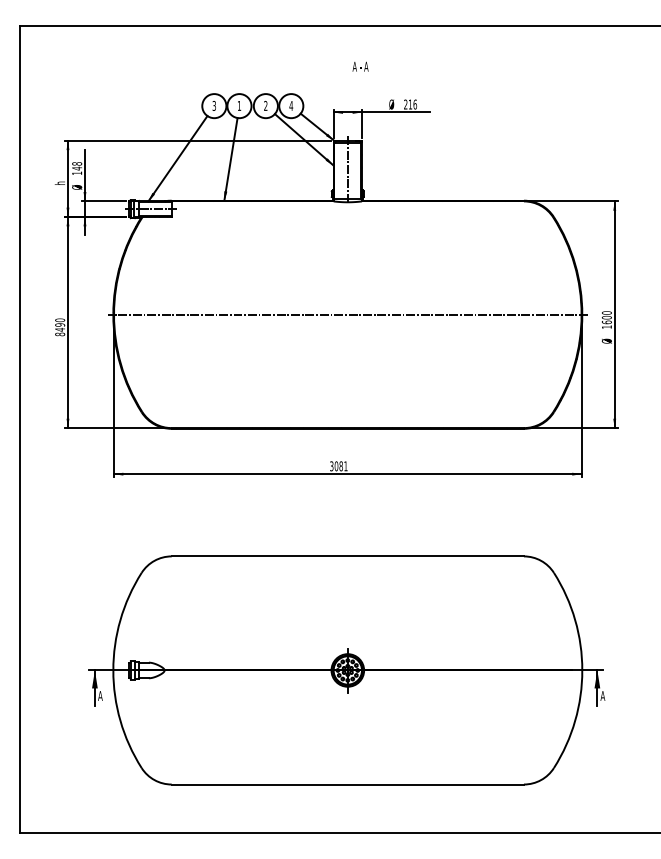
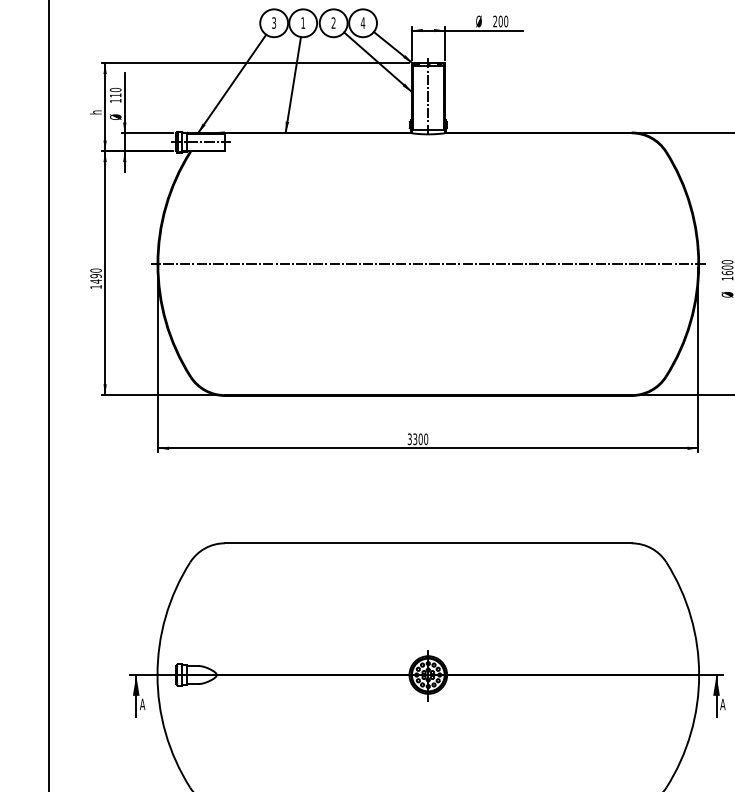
text: (412, 104) -> (503, 21), 216 -> 200
text: (77, 166) -> (116, 93), 148 -> 110
text: (60, 334) -> (96, 287), 8490 -> 1490
text: (340, 466) -> (419, 439), 3081 -> 3300

